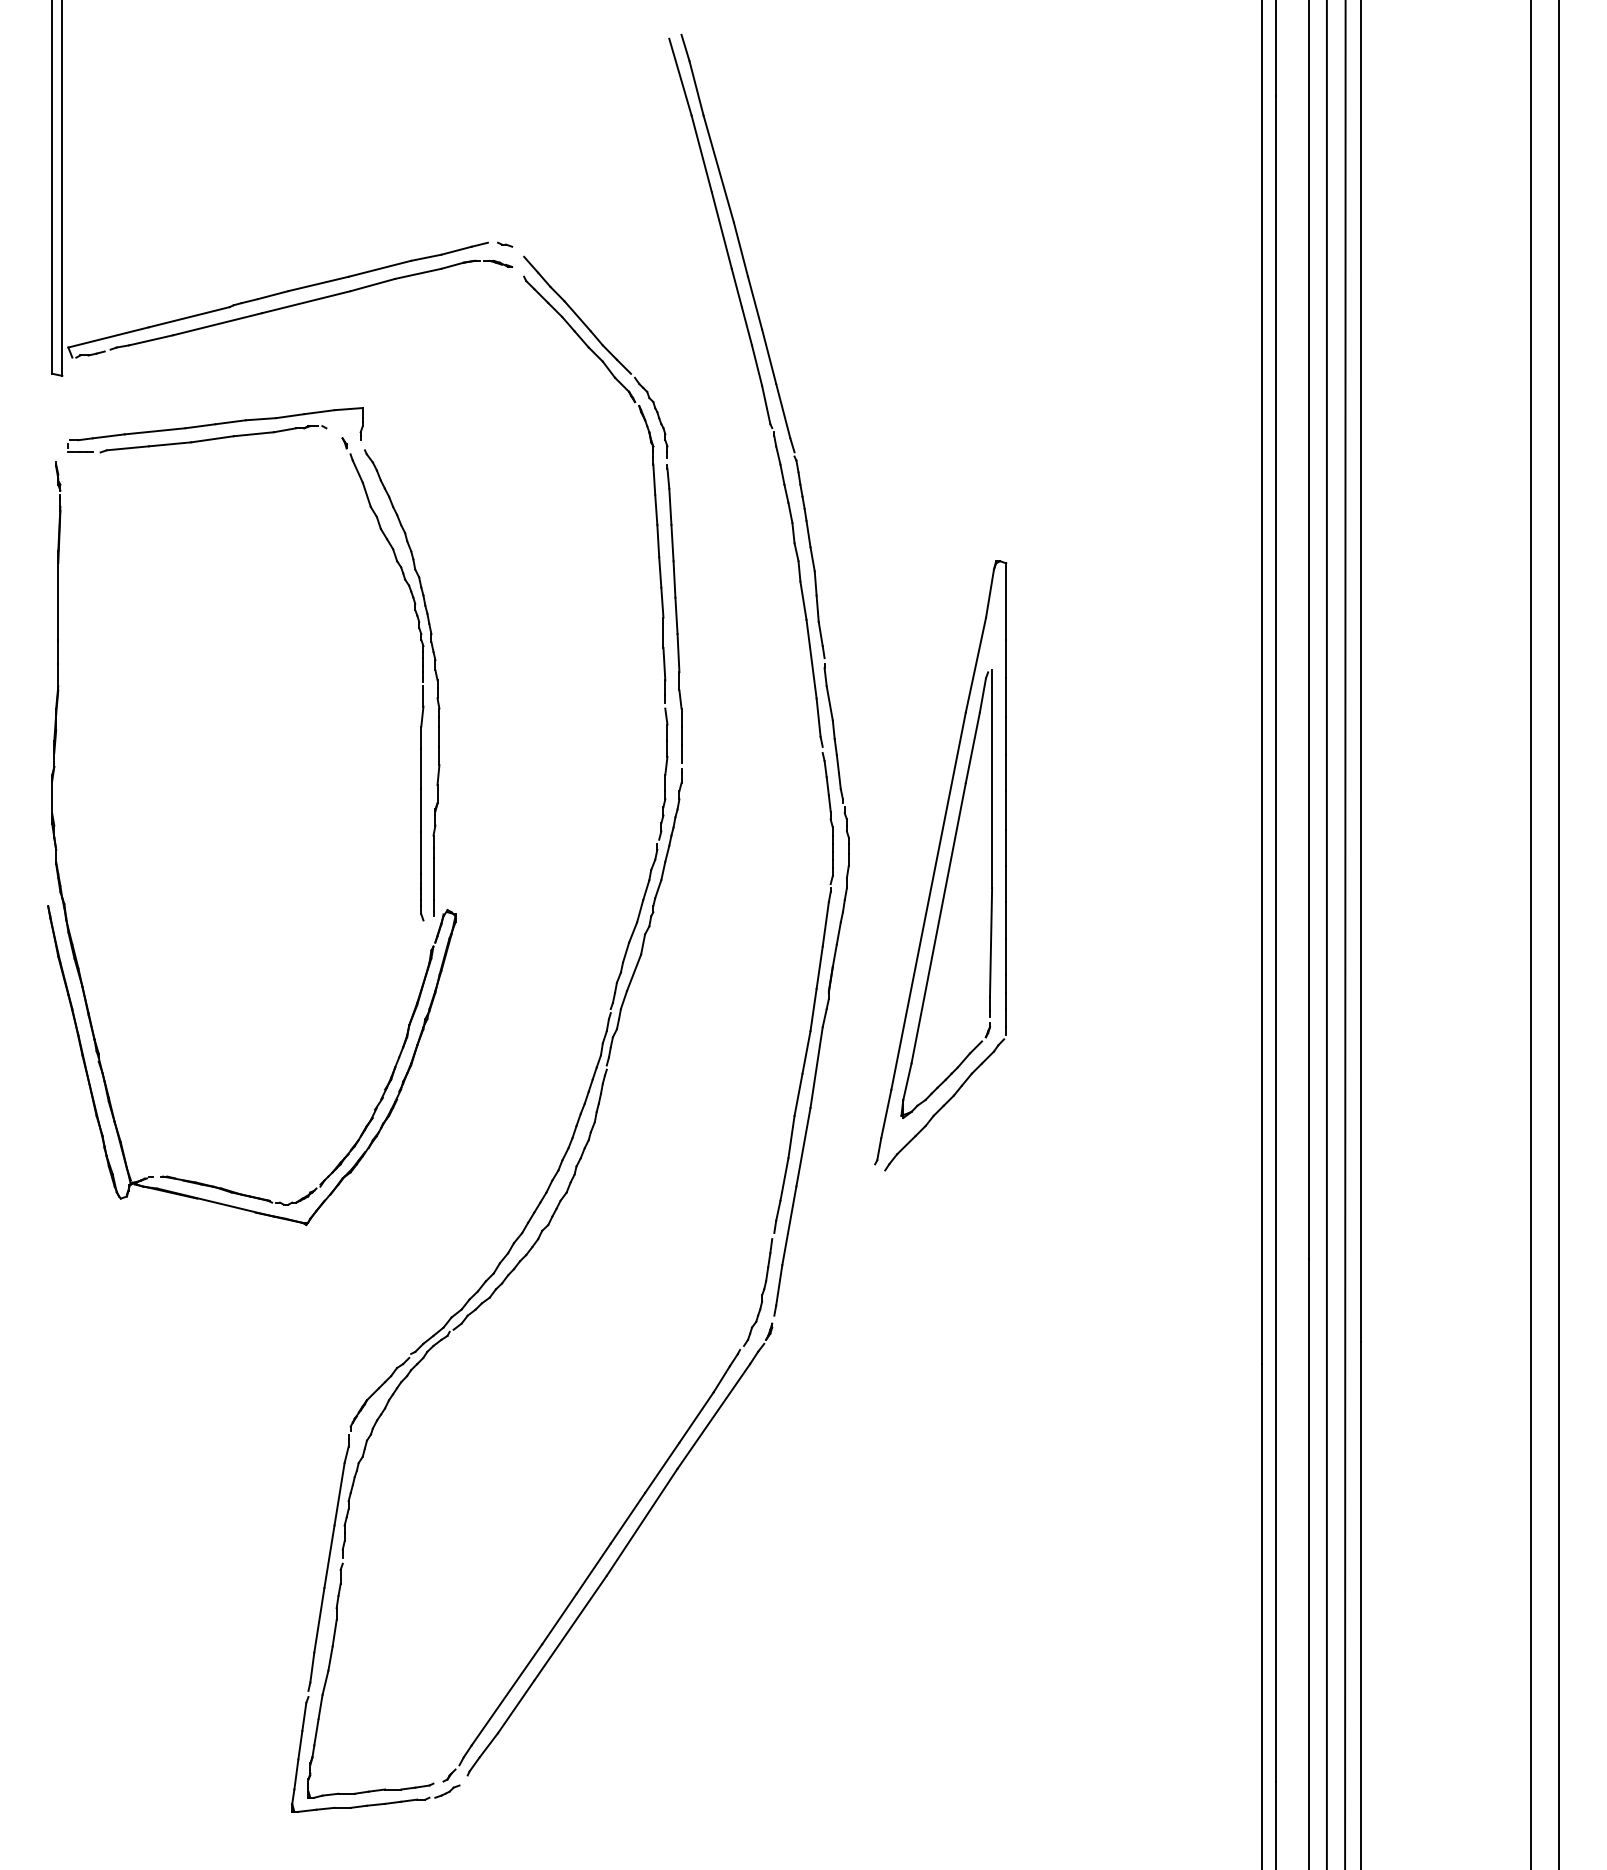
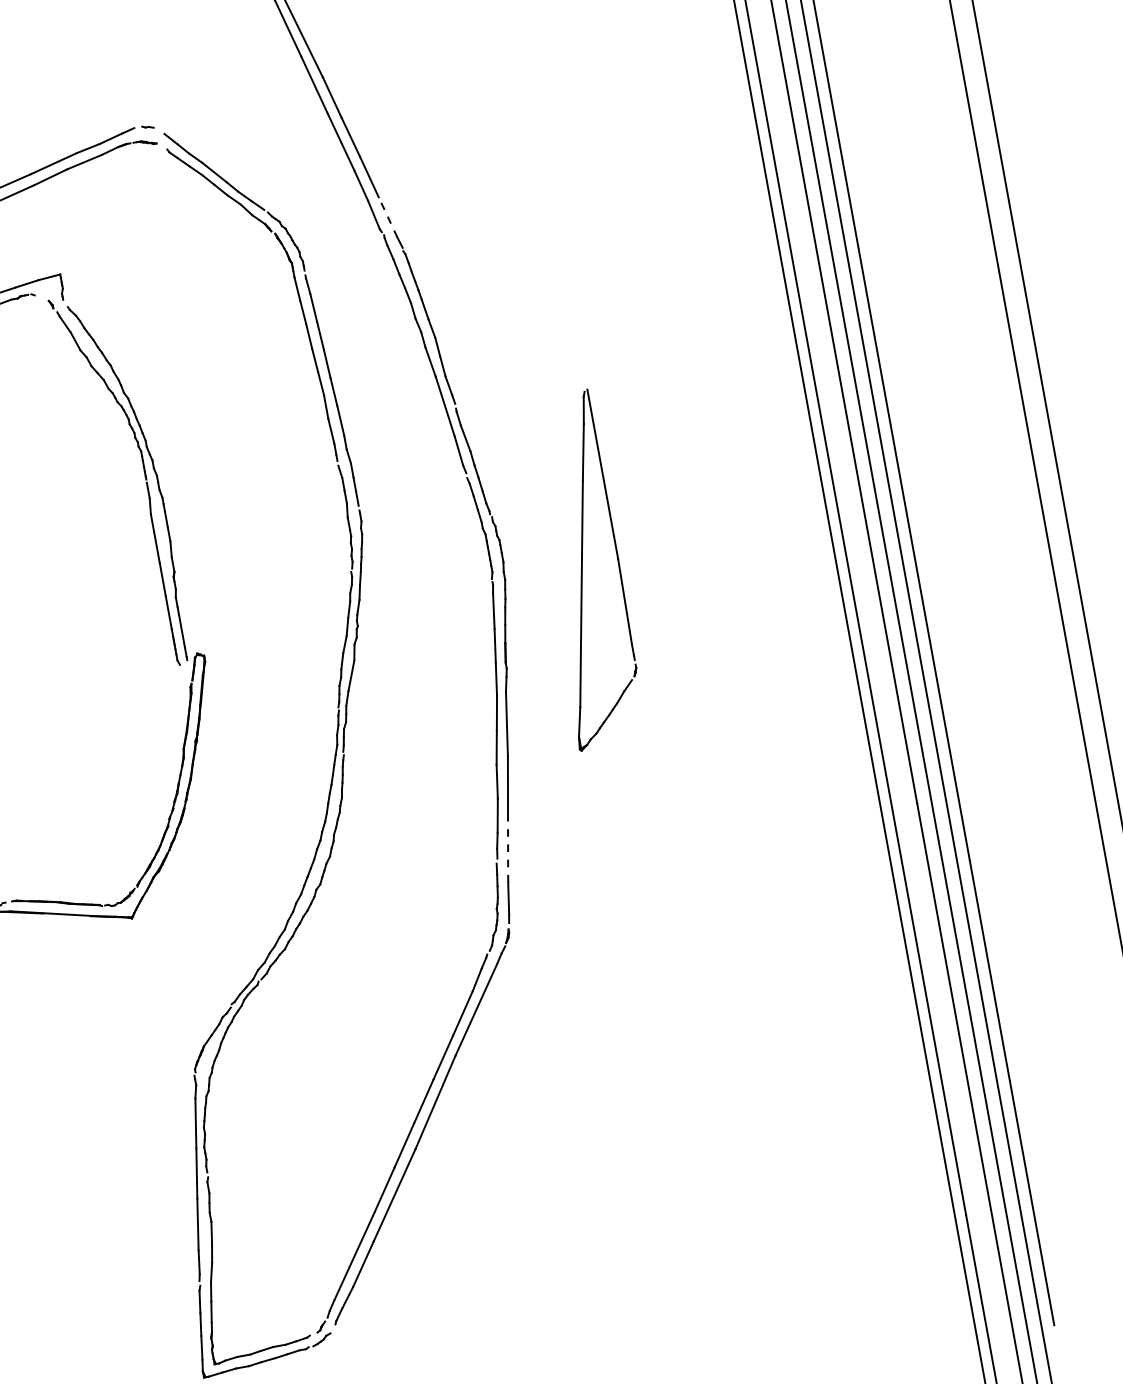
line: (783, 410) -> (388, 216), solid -> dashed
part: (940, 865) -> (574, 548), removed
line: (789, 1225) -> (508, 850), solid -> dashed

